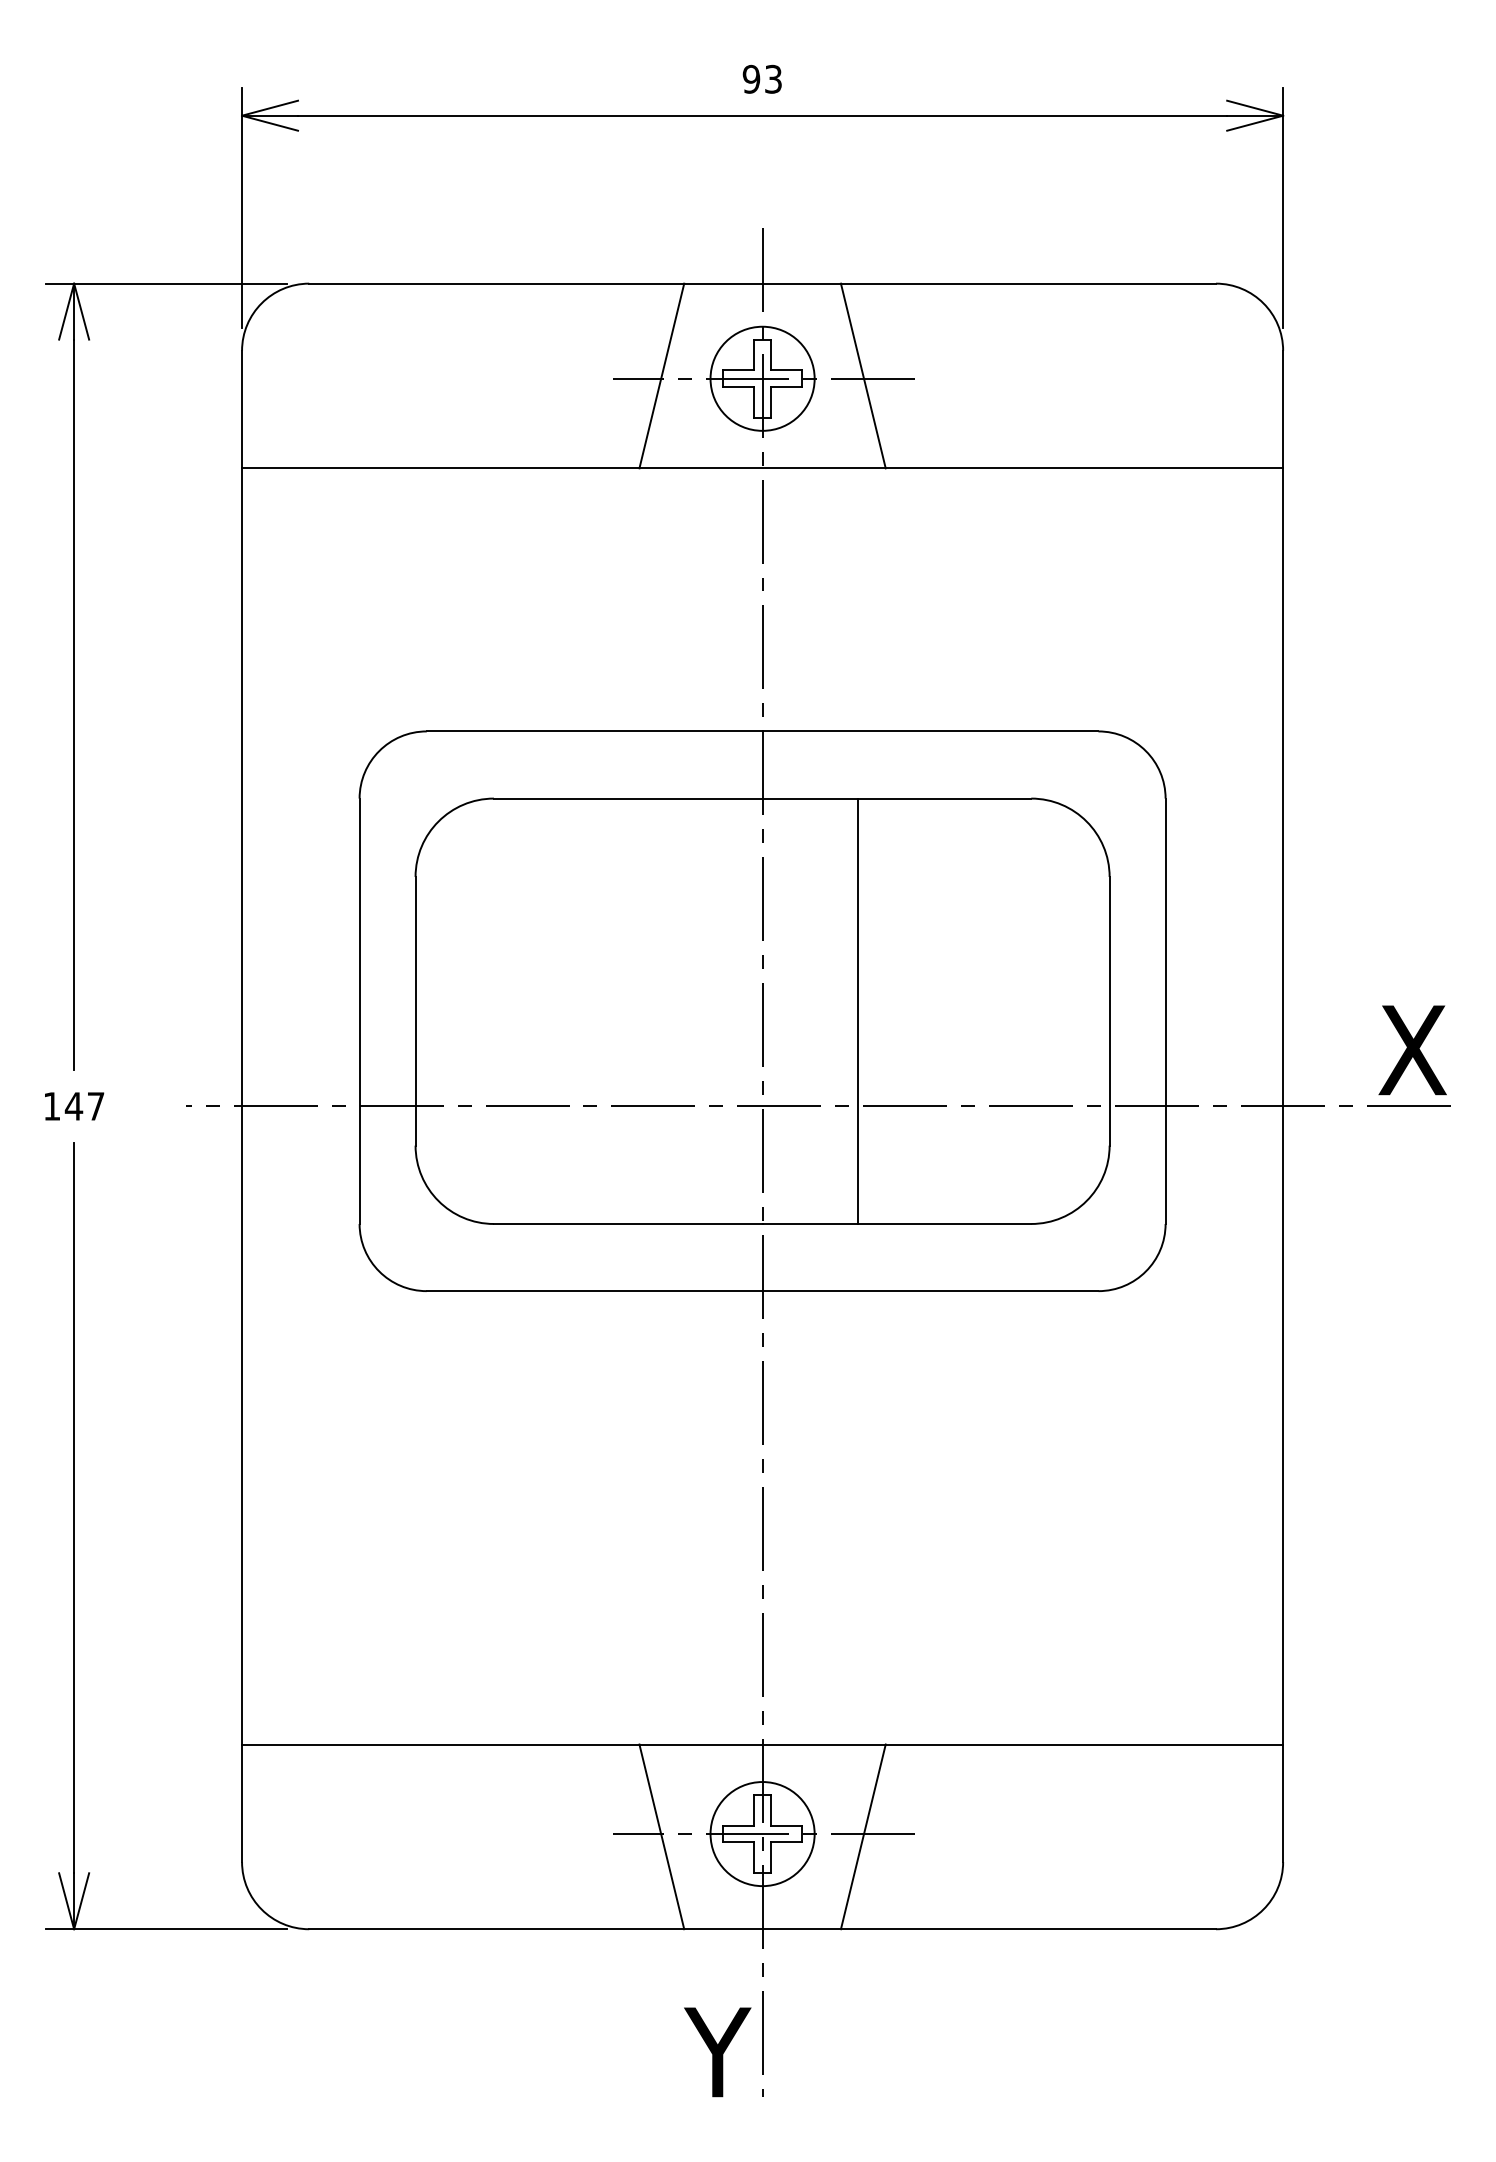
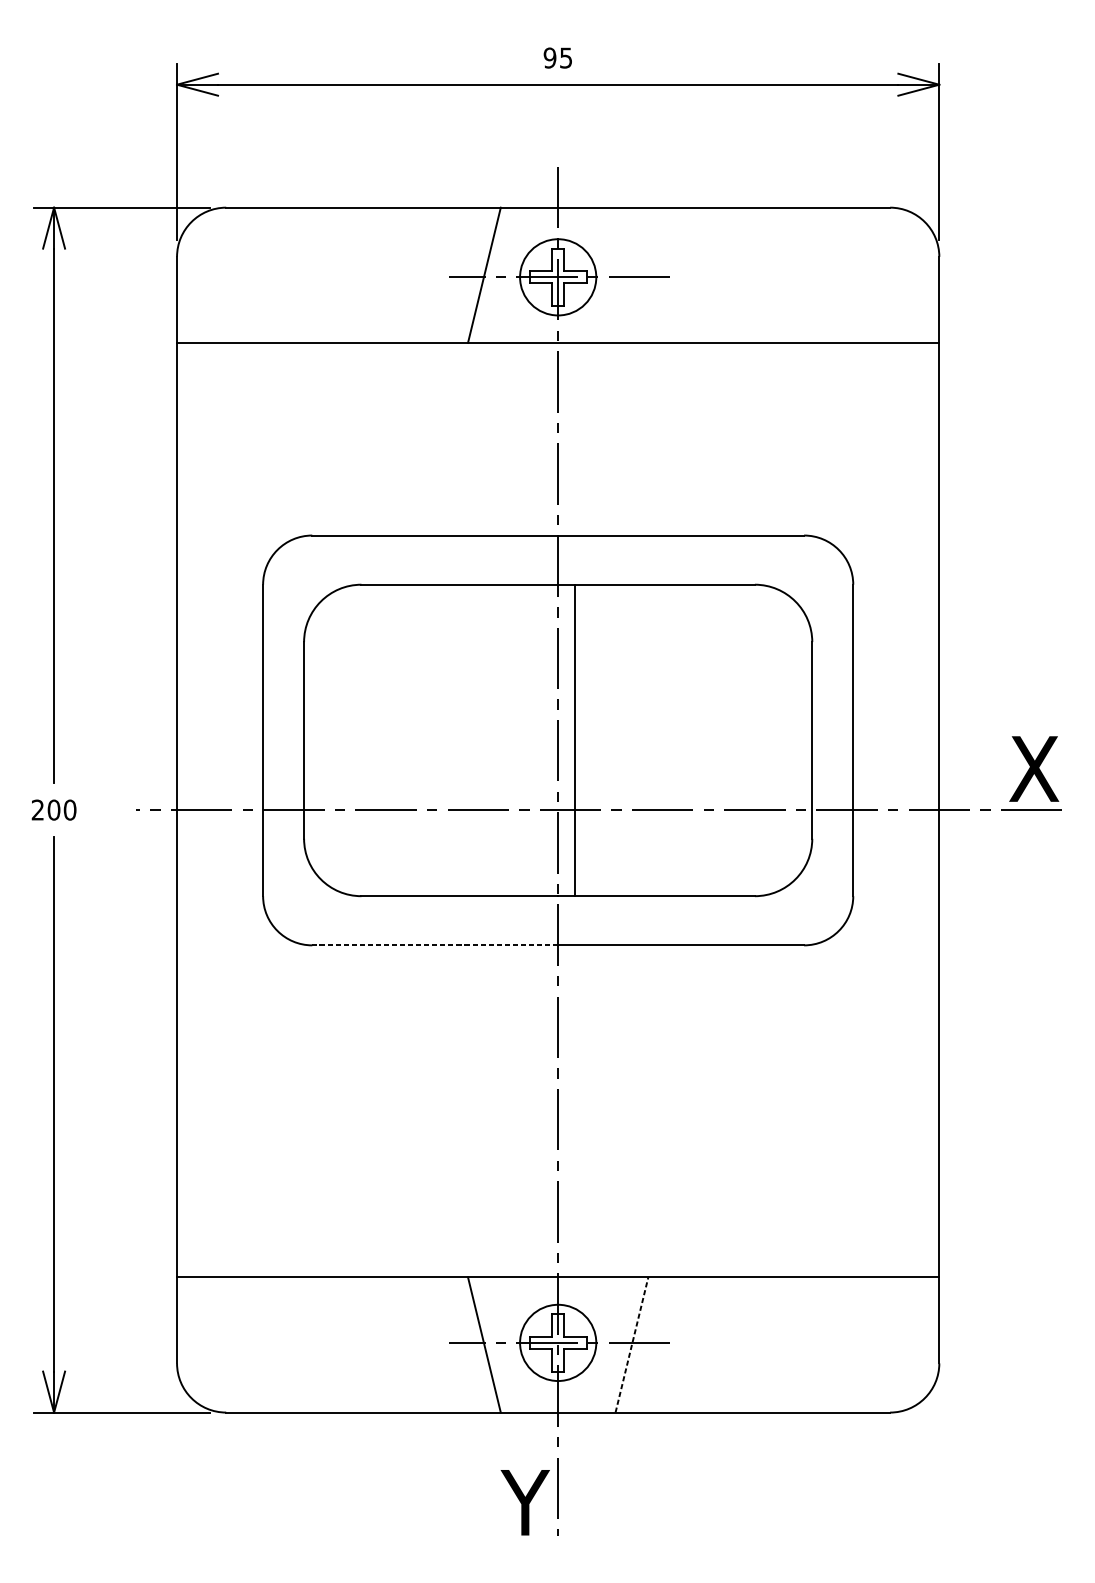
text: (773, 78) -> (566, 57), 93 -> 95
line: (862, 375) -> (631, 274), removed
line: (857, 1010) -> (574, 739), moved
text: (73, 1106) -> (53, 810), 147 -> 200
line: (594, 1291) -> (435, 945), solid -> dashed
line: (863, 1836) -> (632, 1344), solid -> dashed

